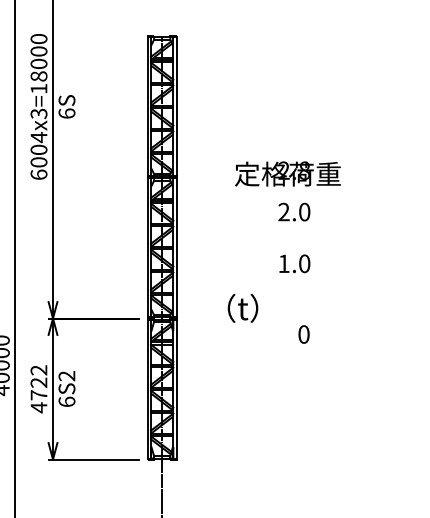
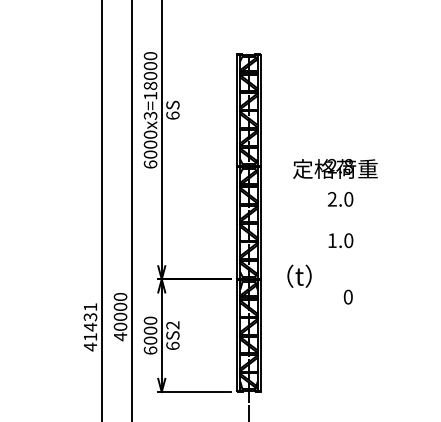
text: (38, 137) -> (150, 134), 6004x3=18000 -> 6000x3=18000
text: (284, 252) -> (332, 231), moved
text: (38, 388) -> (150, 335), 4722 -> 6000

